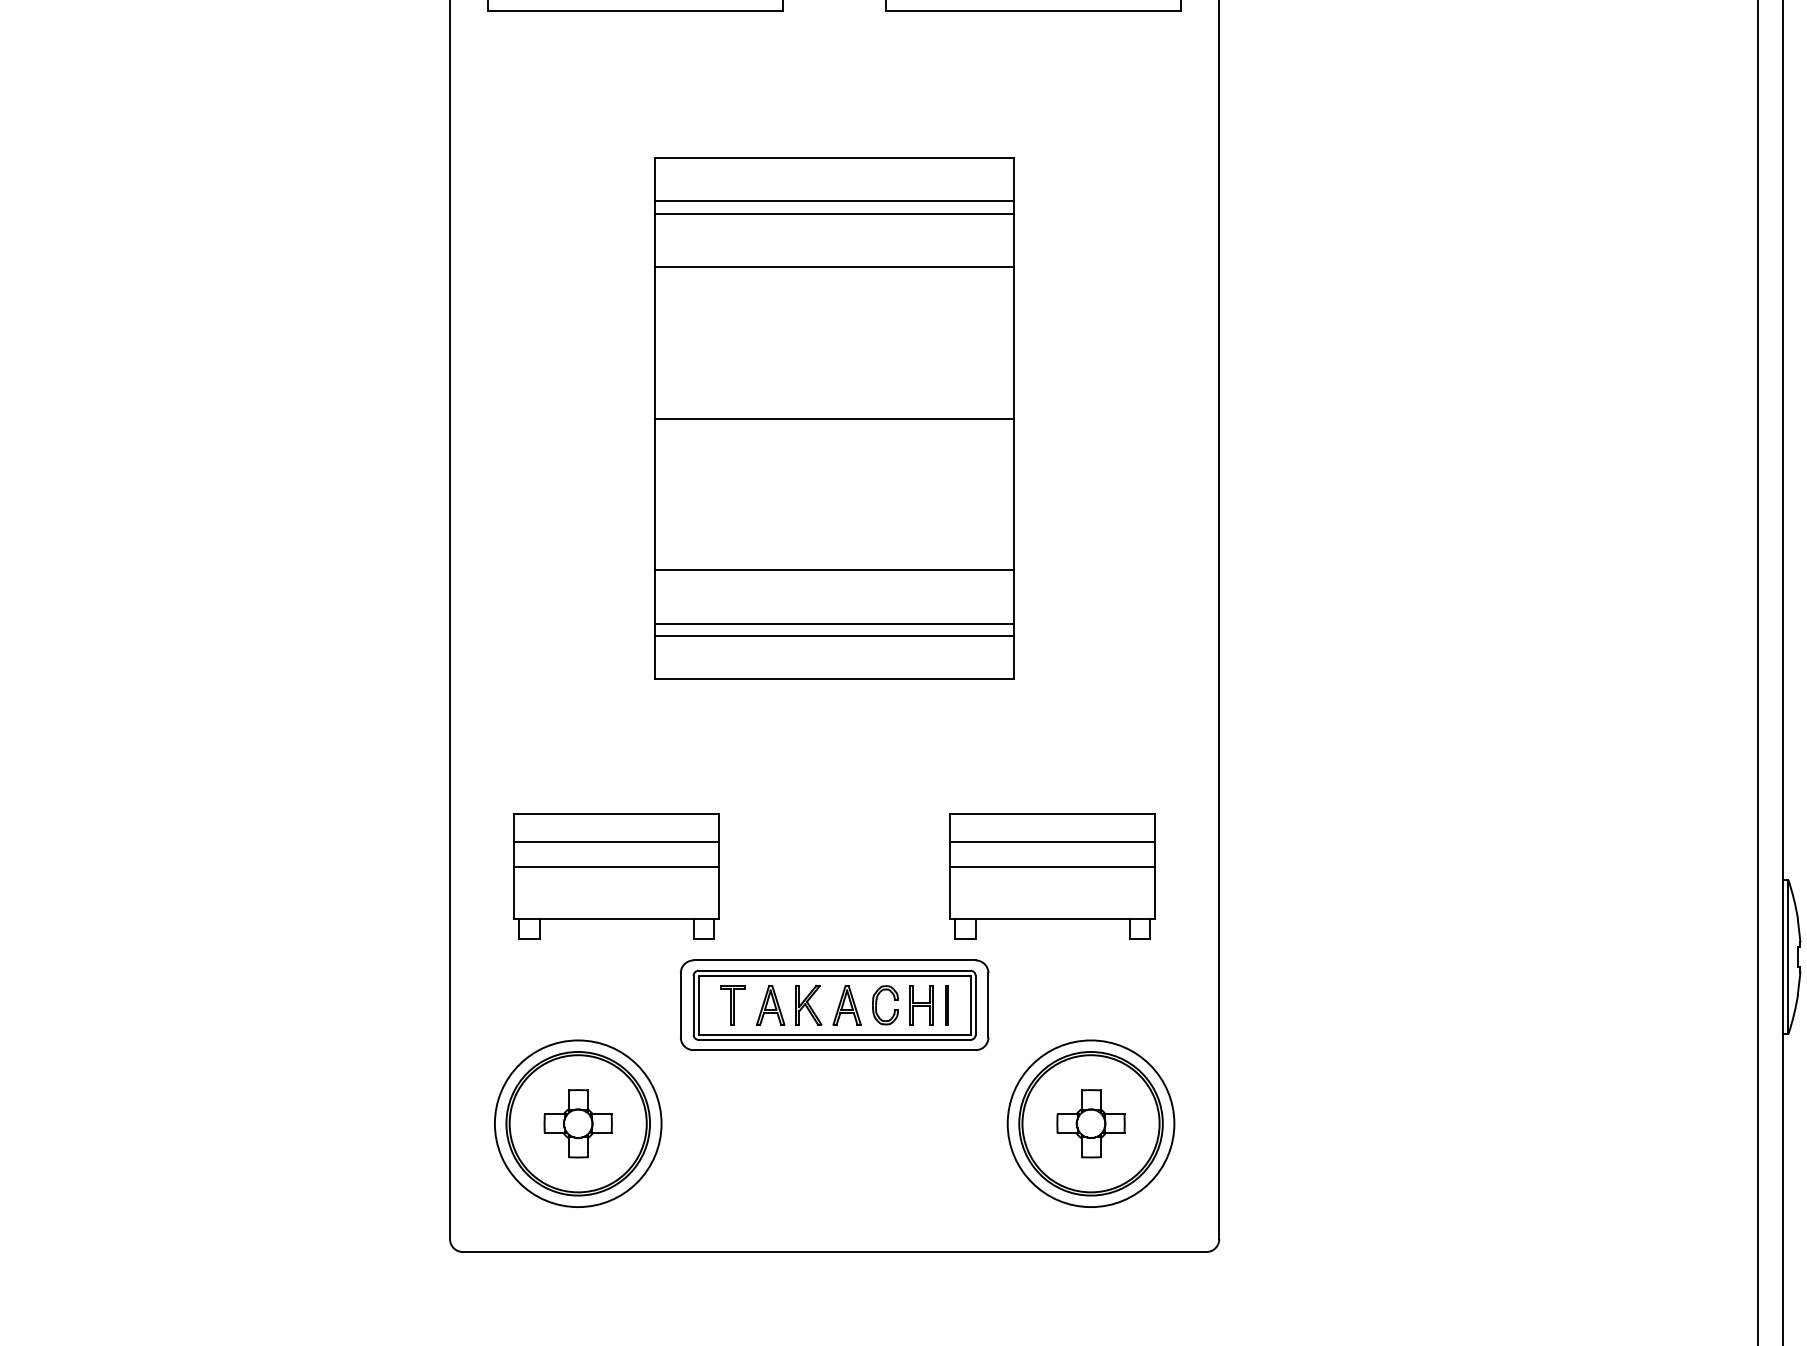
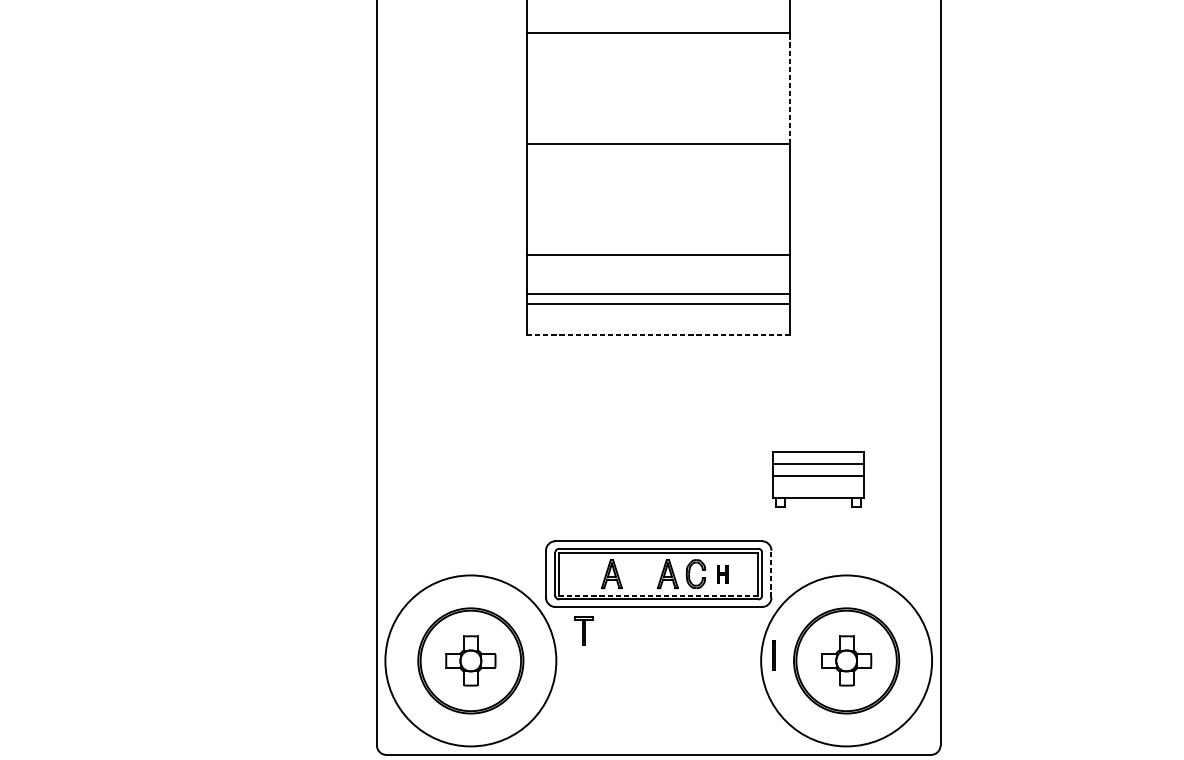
line: (1014, 342) -> (790, 88), solid -> dashed
line: (834, 678) -> (658, 334), solid -> dashed
part: (616, 876) -> (498, 479), removed
part: (1052, 876) -> (818, 479), size x0.6
line: (988, 1004) -> (771, 573), solid -> dashed
part: (732, 1005) -> (583, 631), moved
part: (808, 1005) -> (639, 574), removed
part: (921, 1005) -> (722, 574), size x0.6
line: (946, 1005) -> (773, 655), moved
line: (834, 1034) -> (658, 595), solid -> dashed
circle: (577, 1123) -> (470, 660), size x1.4
circle: (1090, 1123) -> (846, 660), size x1.4

